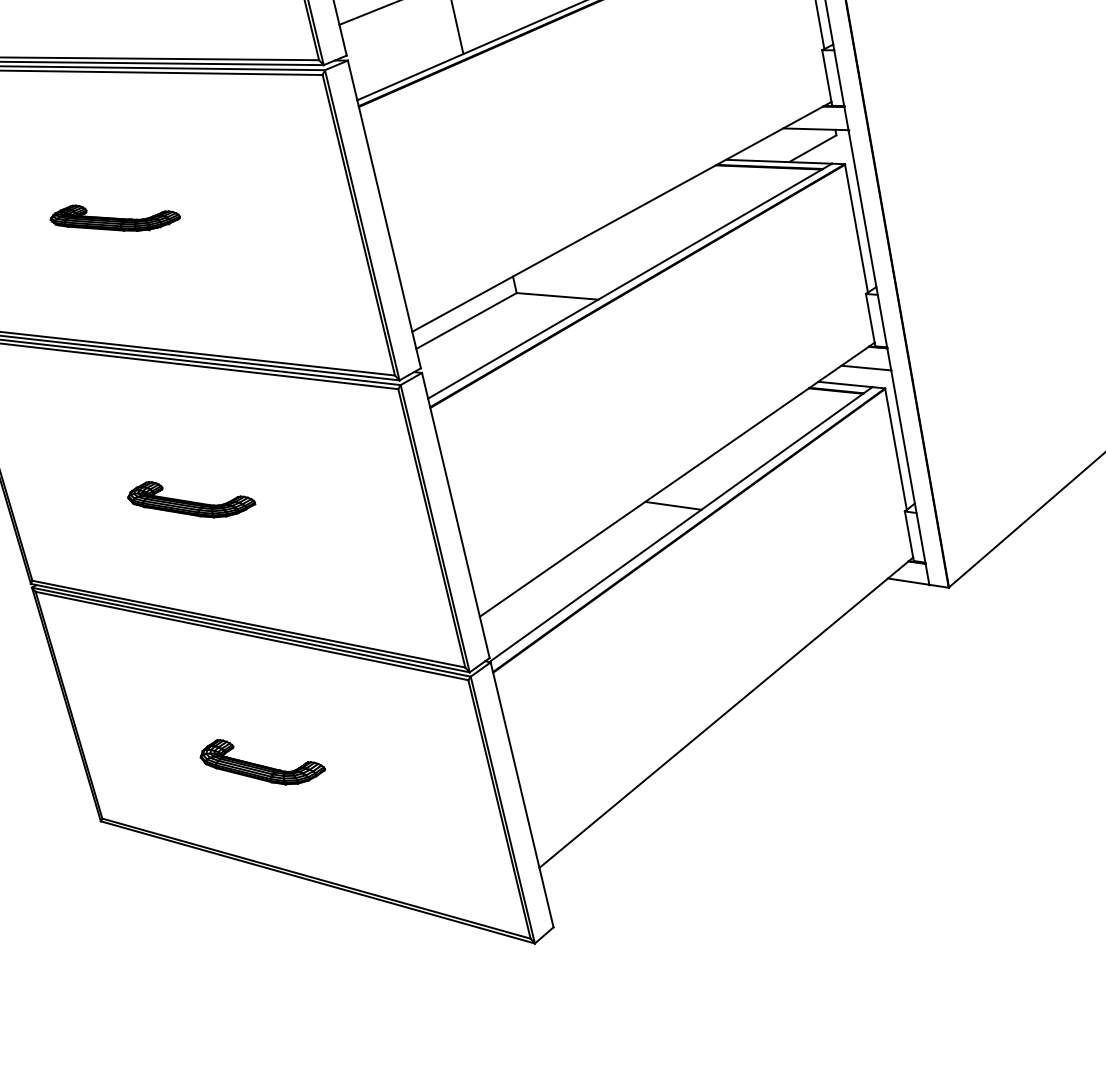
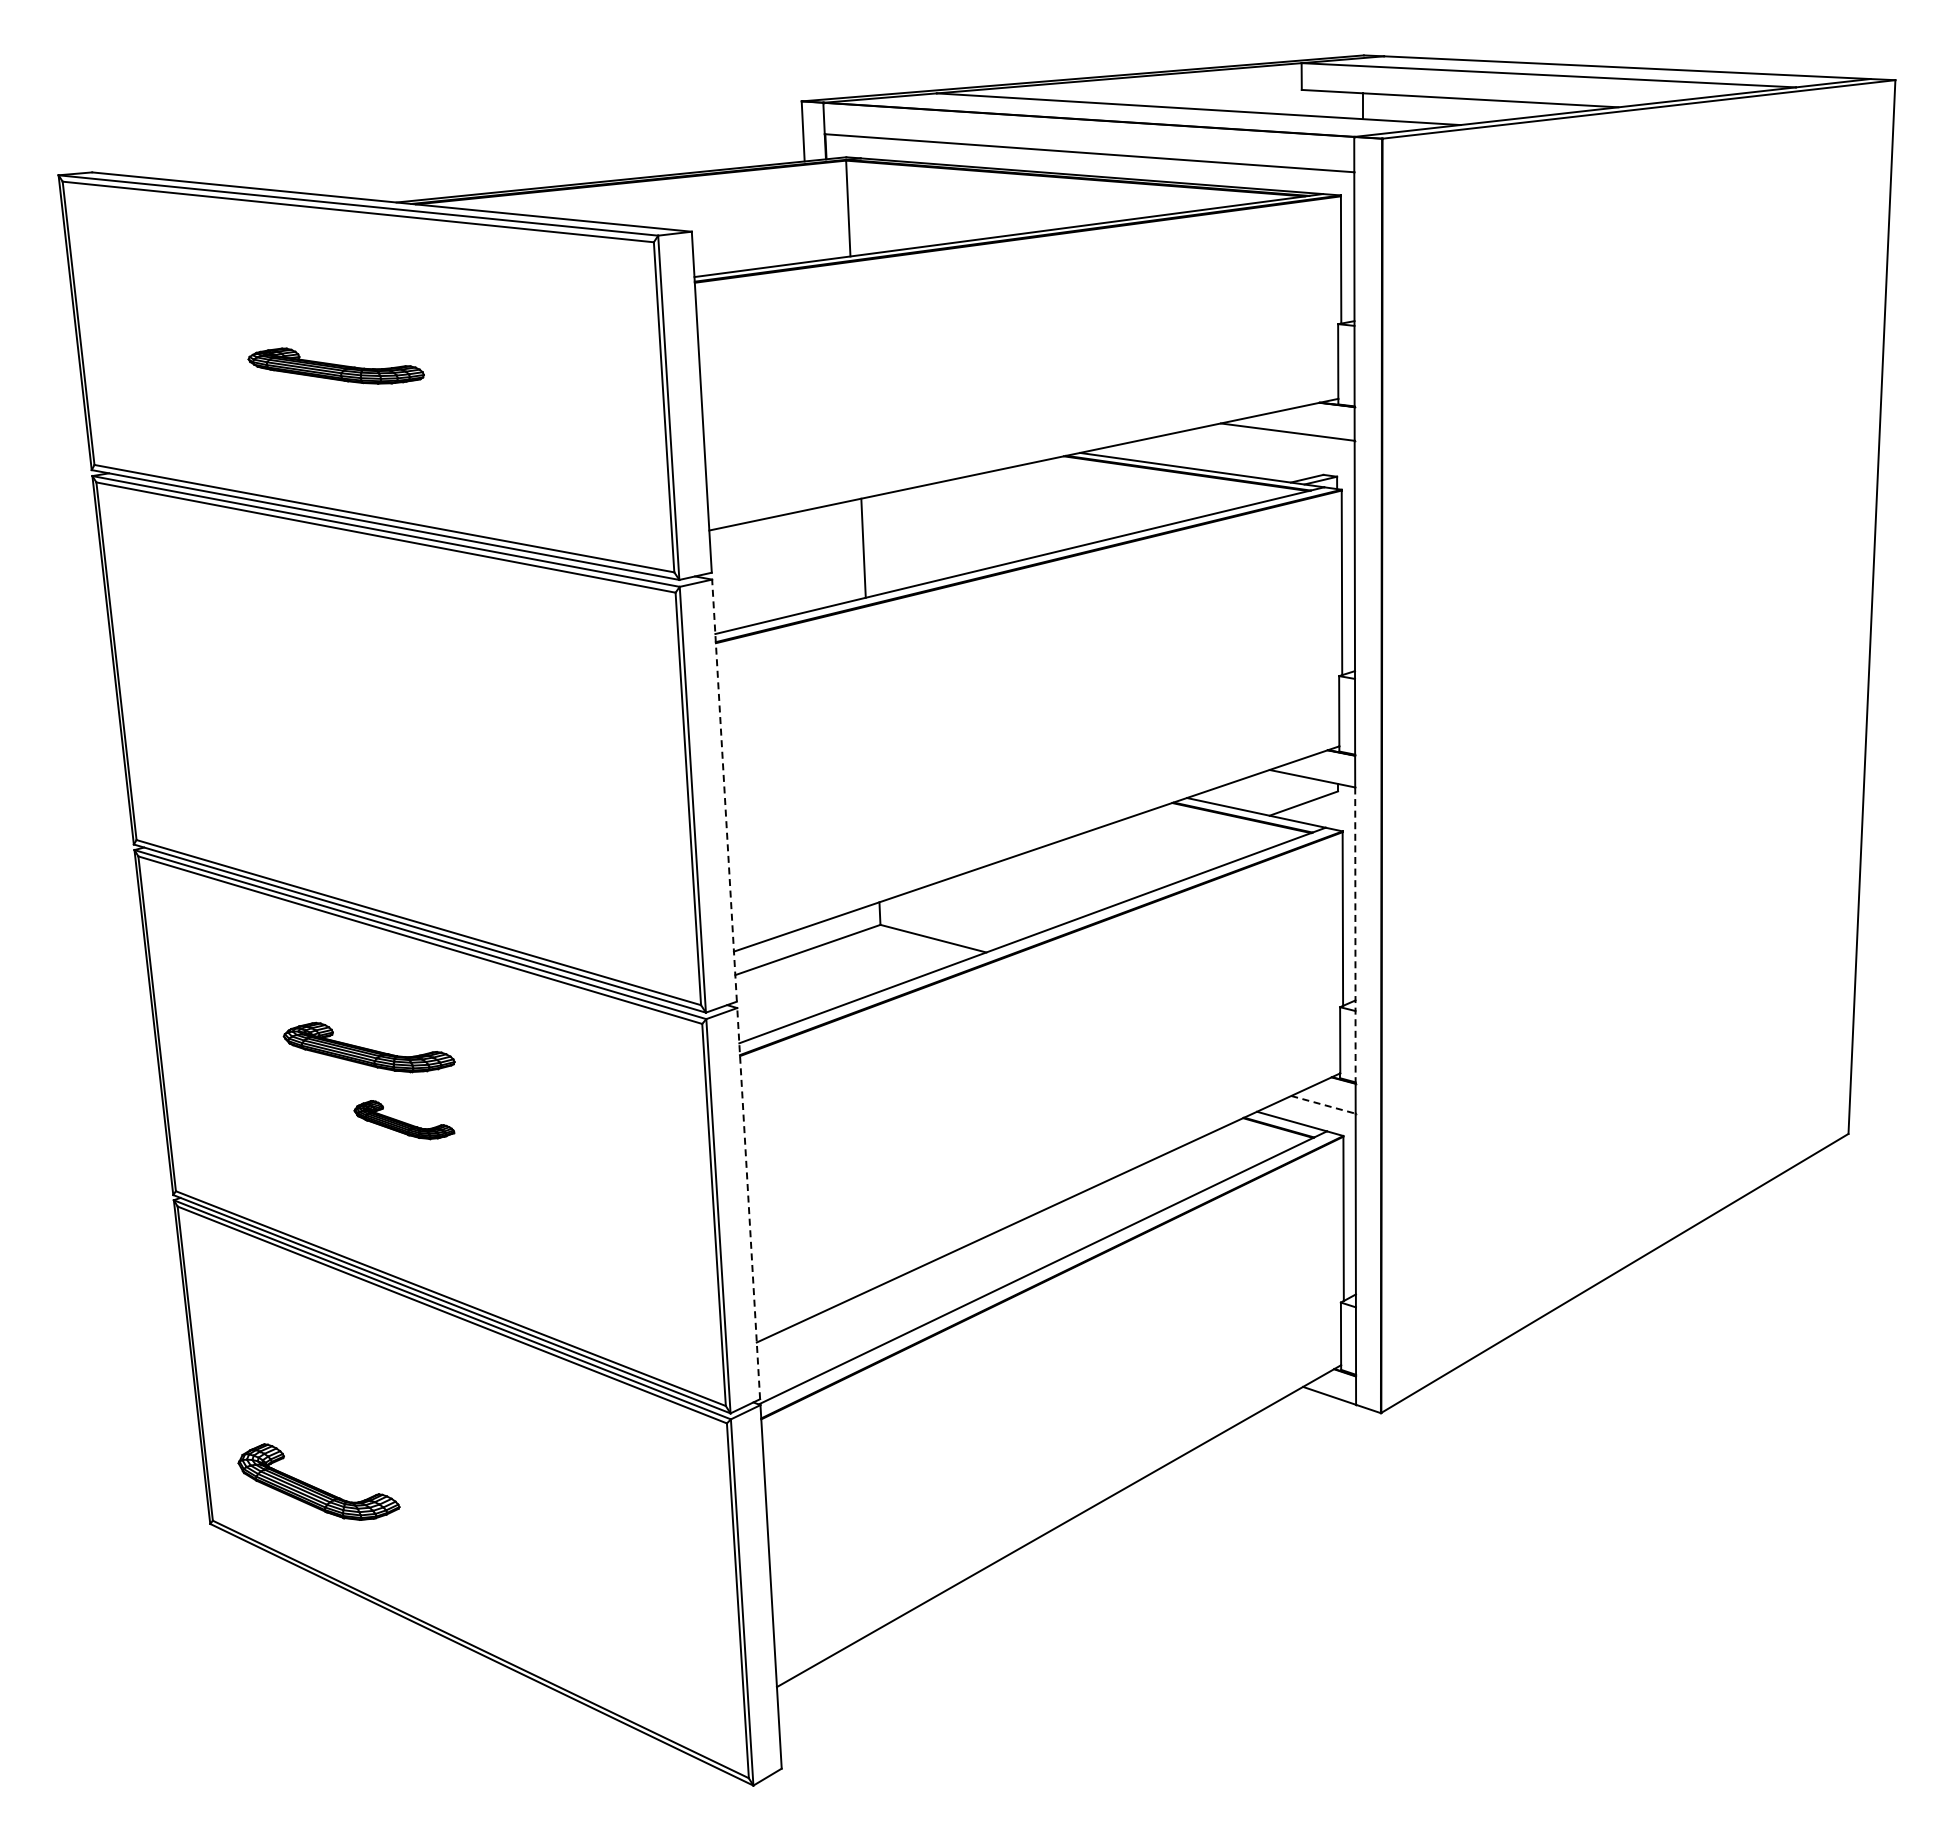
line: (384, 214) -> (724, 790), solid -> dashed
part: (114, 217) -> (368, 1047), moved
line: (868, 239) -> (1355, 936), solid -> dashed
line: (866, 367) -> (1323, 1104), solid -> dashed
part: (191, 498) -> (404, 1119), size x0.6
line: (673, 505) -> (1037, 1241), removed
line: (455, 515) -> (748, 1203), solid -> dashed
part: (261, 760) -> (318, 1481), moved

